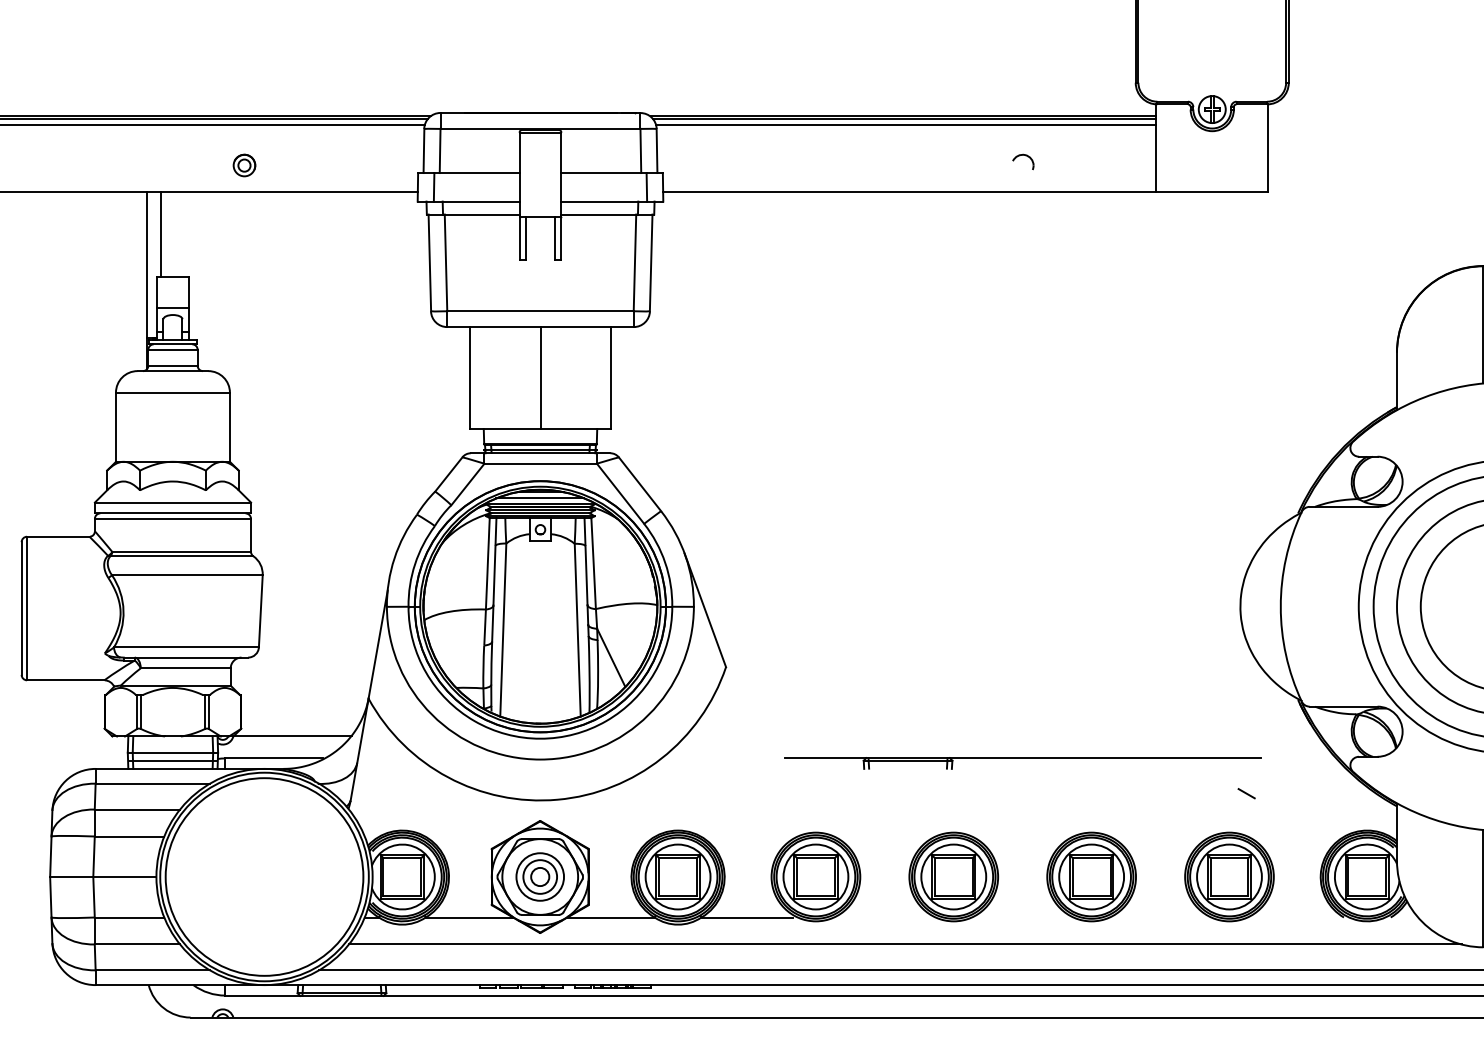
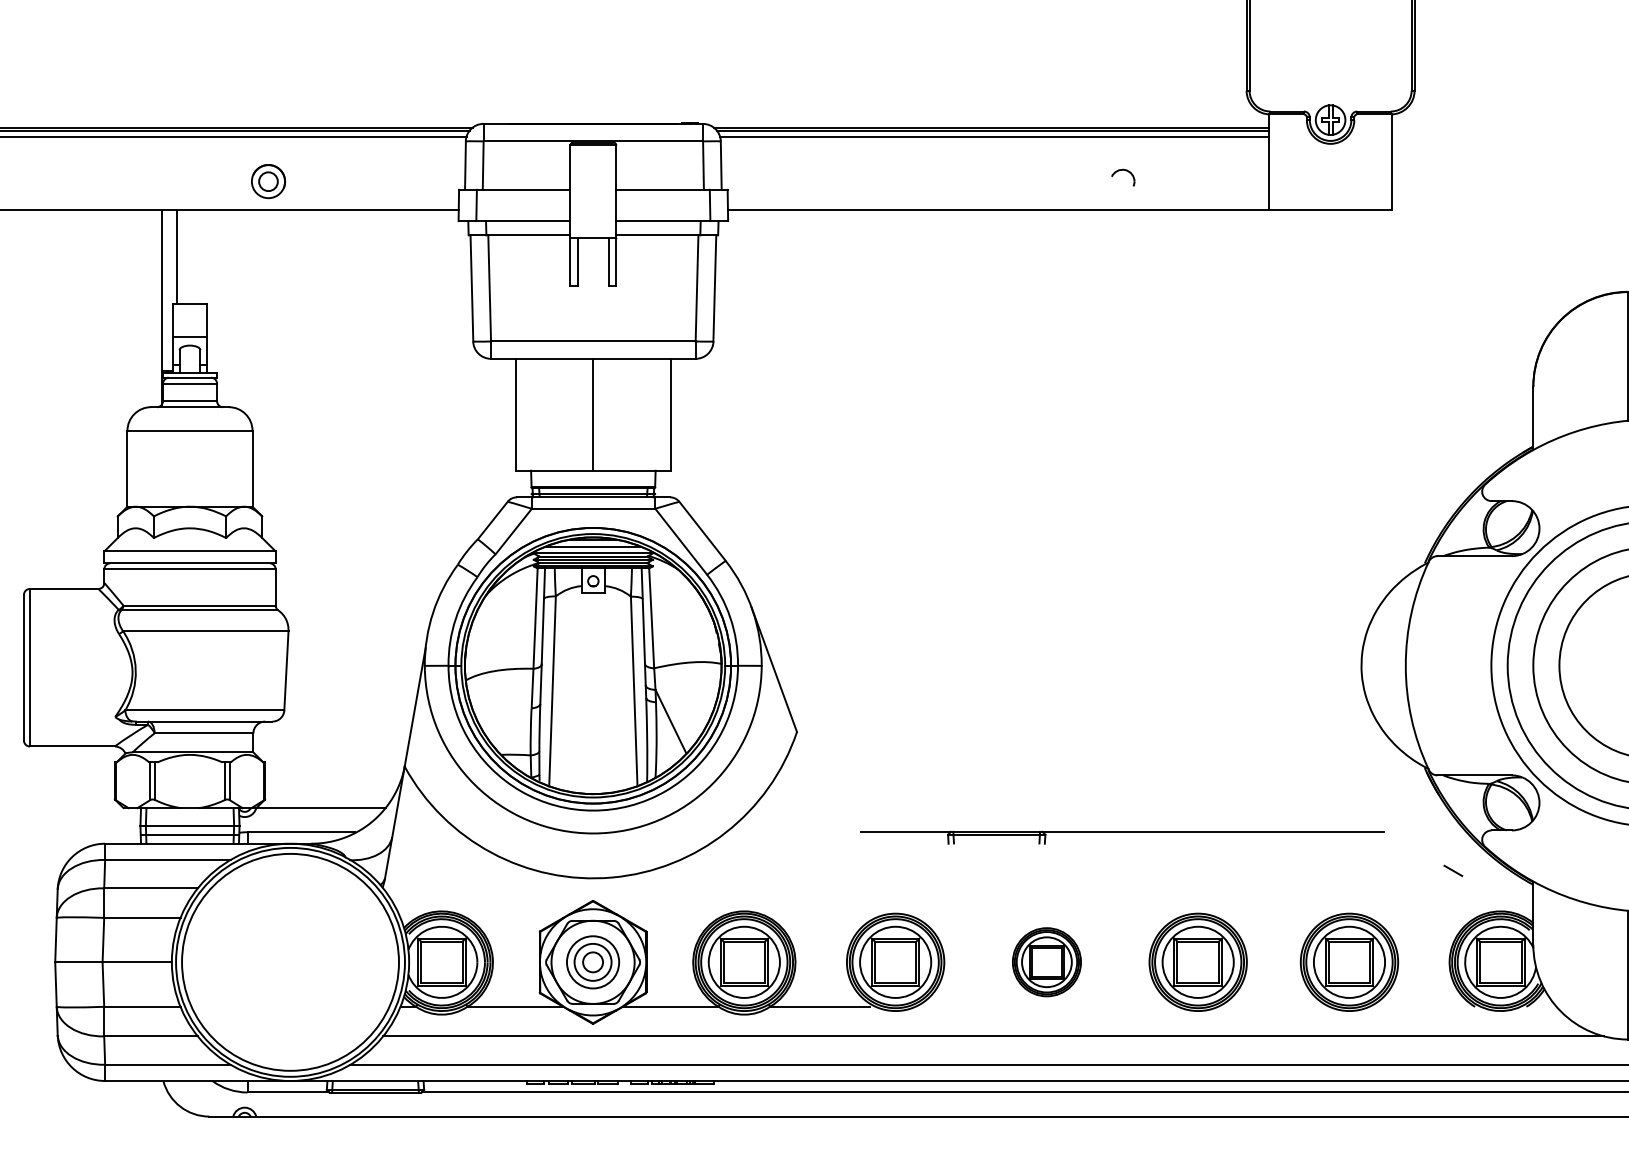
part: (244, 165) -> (268, 181), size x1.4
line: (1246, 793) -> (1453, 870), moved
part: (953, 876) -> (1046, 961), size x0.7

